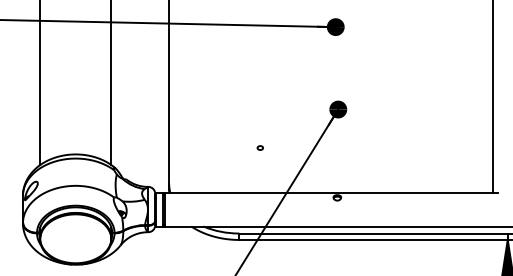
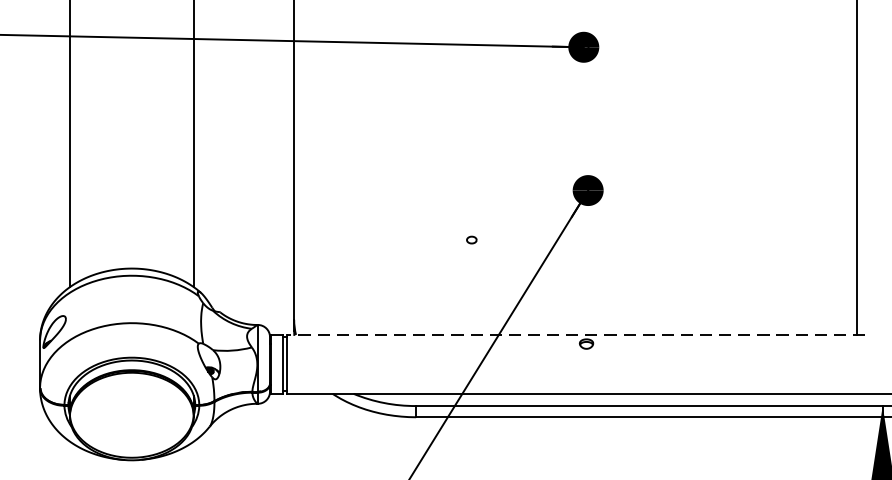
part: (259, 147) -> (470, 239), moved
line: (330, 192) -> (574, 334), solid -> dashed

